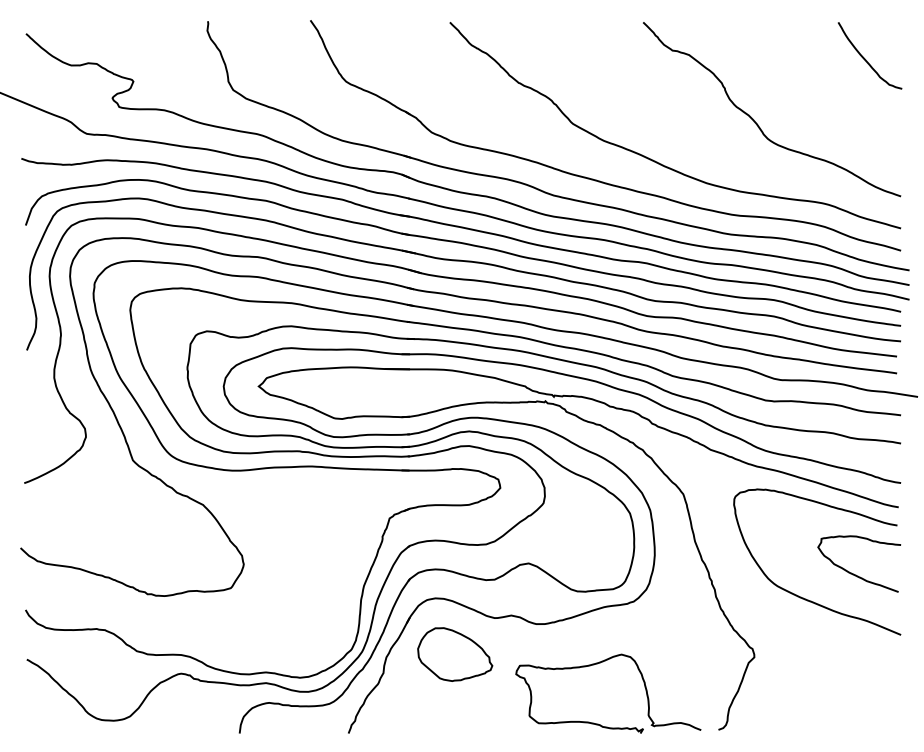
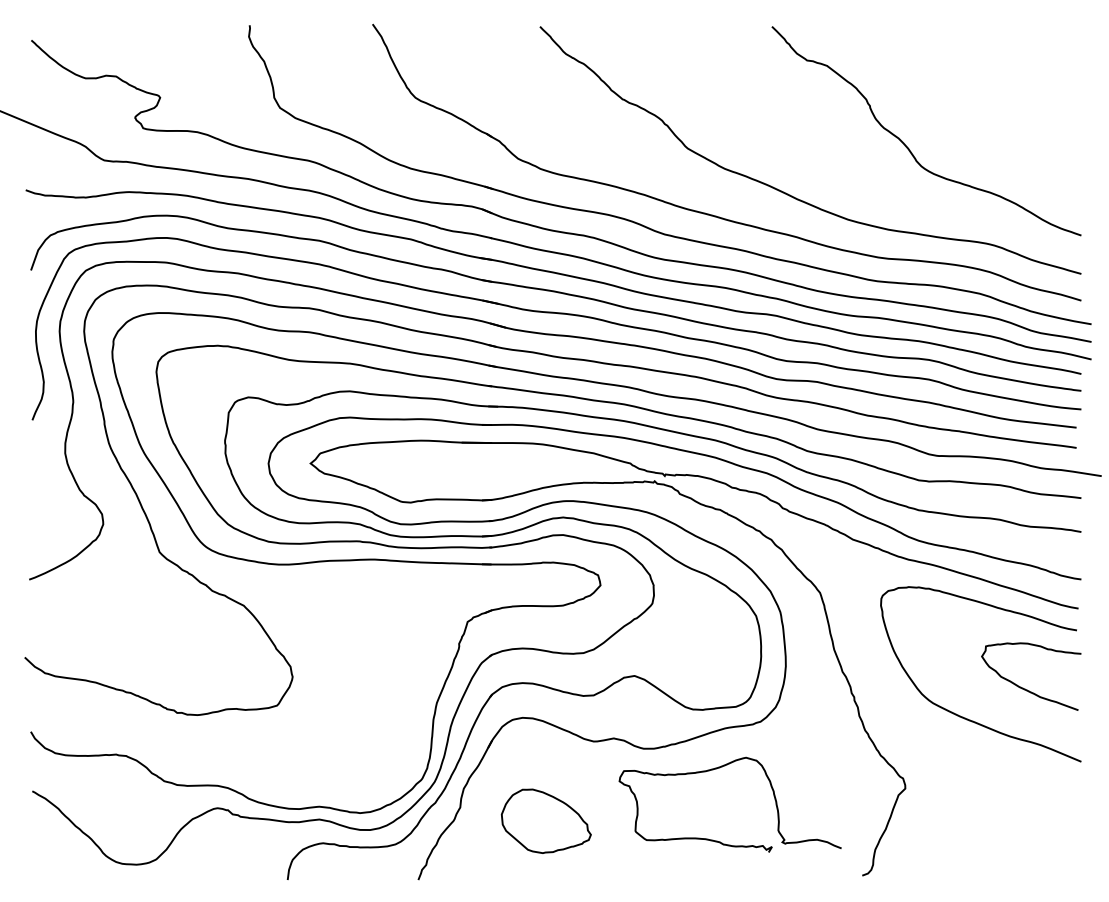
curve: (865, 58) -> (1038, 70), removed
part: (455, 654) -> (546, 821), moved
curve: (597, 664) -> (717, 769), moved

